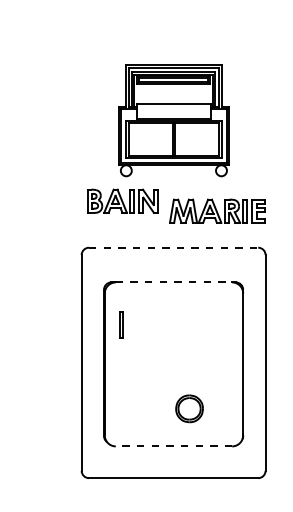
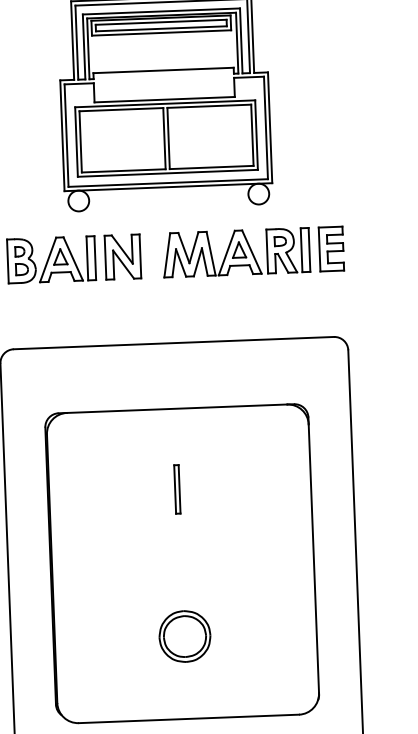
part: (217, 210) -> (253, 250), moved
line: (173, 247) -> (173, 342), dashed -> solid
line: (174, 282) -> (178, 408), dashed -> solid
line: (120, 324) -> (175, 488), moved
part: (189, 408) -> (184, 635), moved
line: (173, 446) -> (188, 719), dashed -> solid

